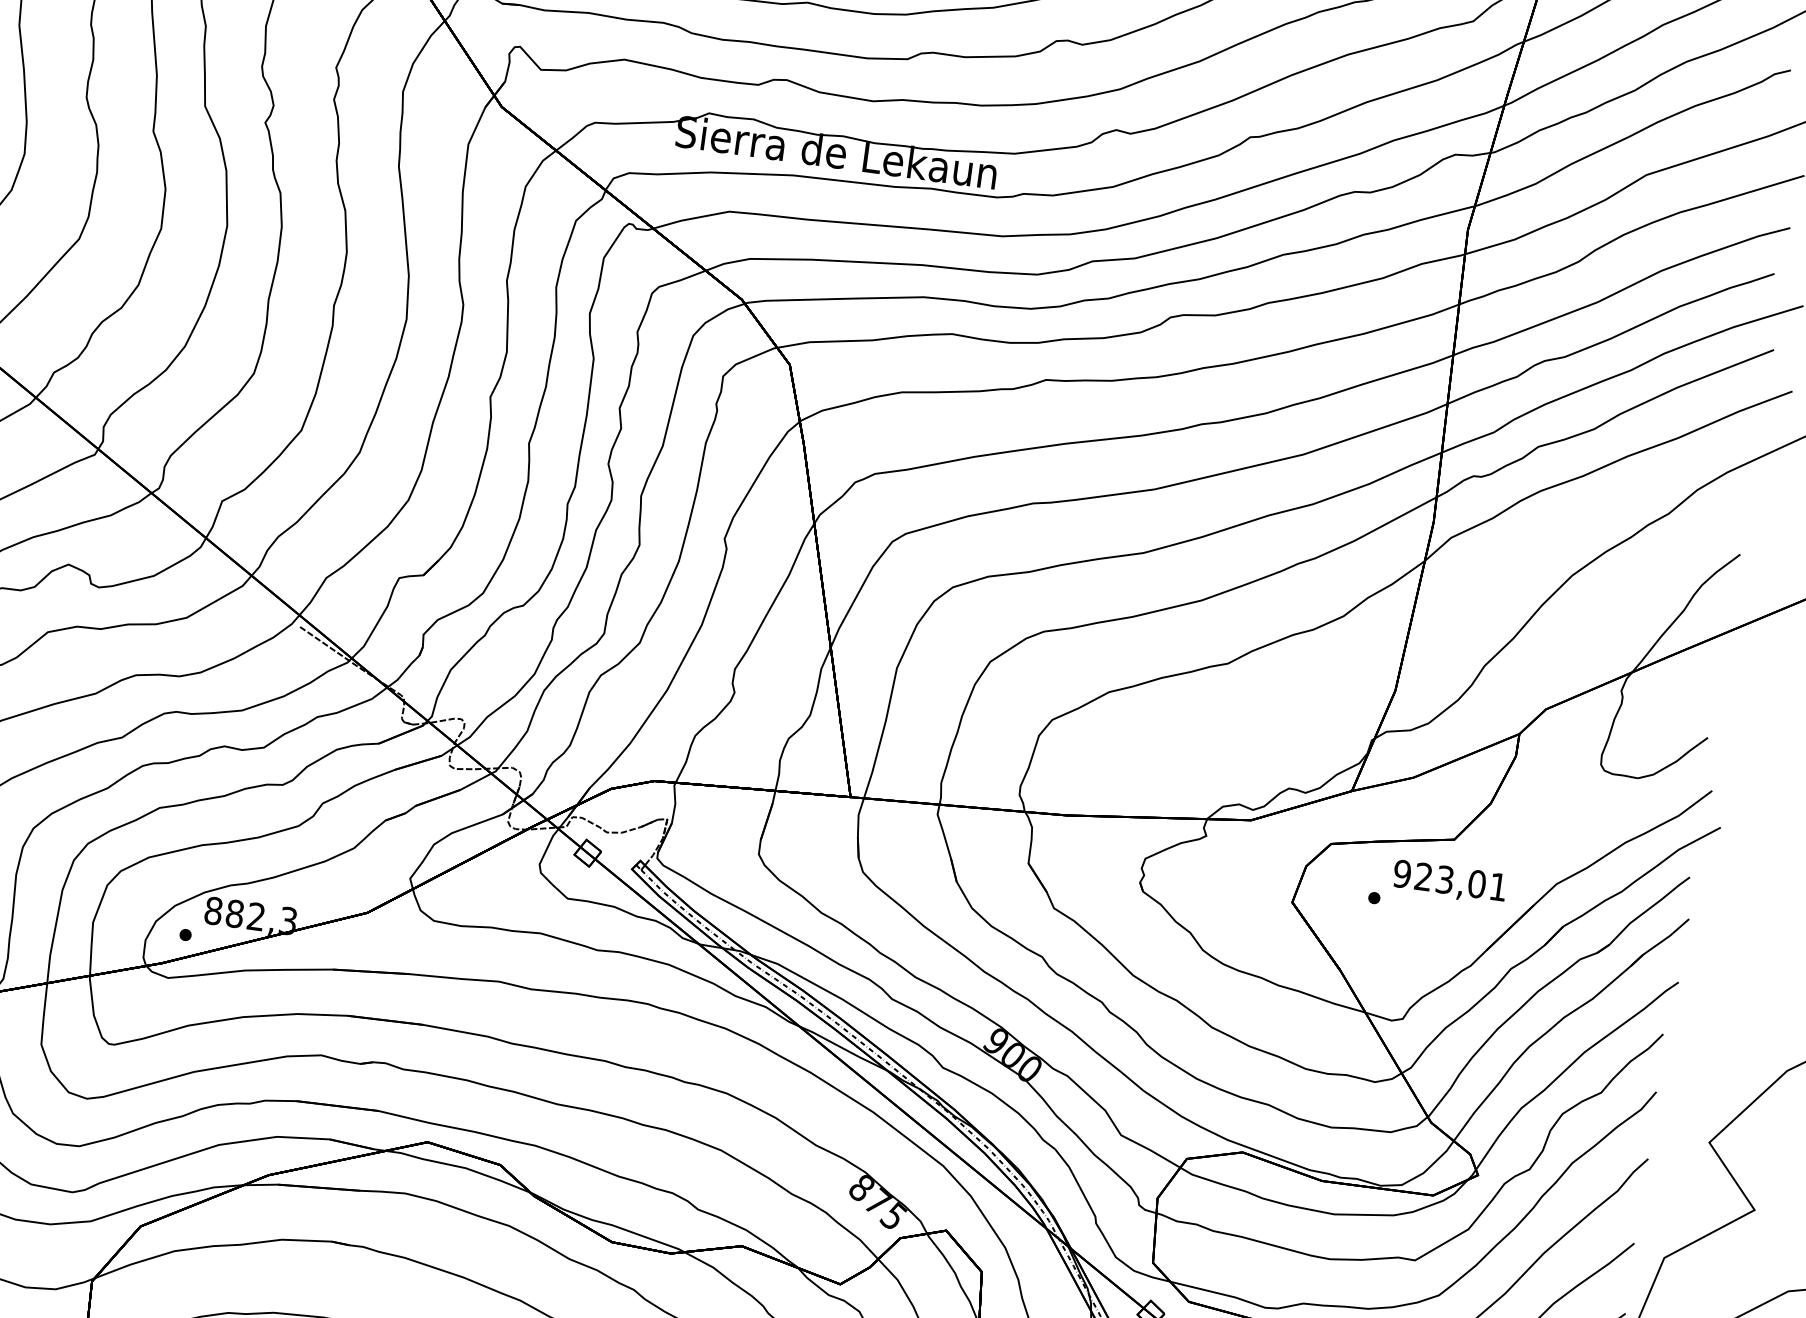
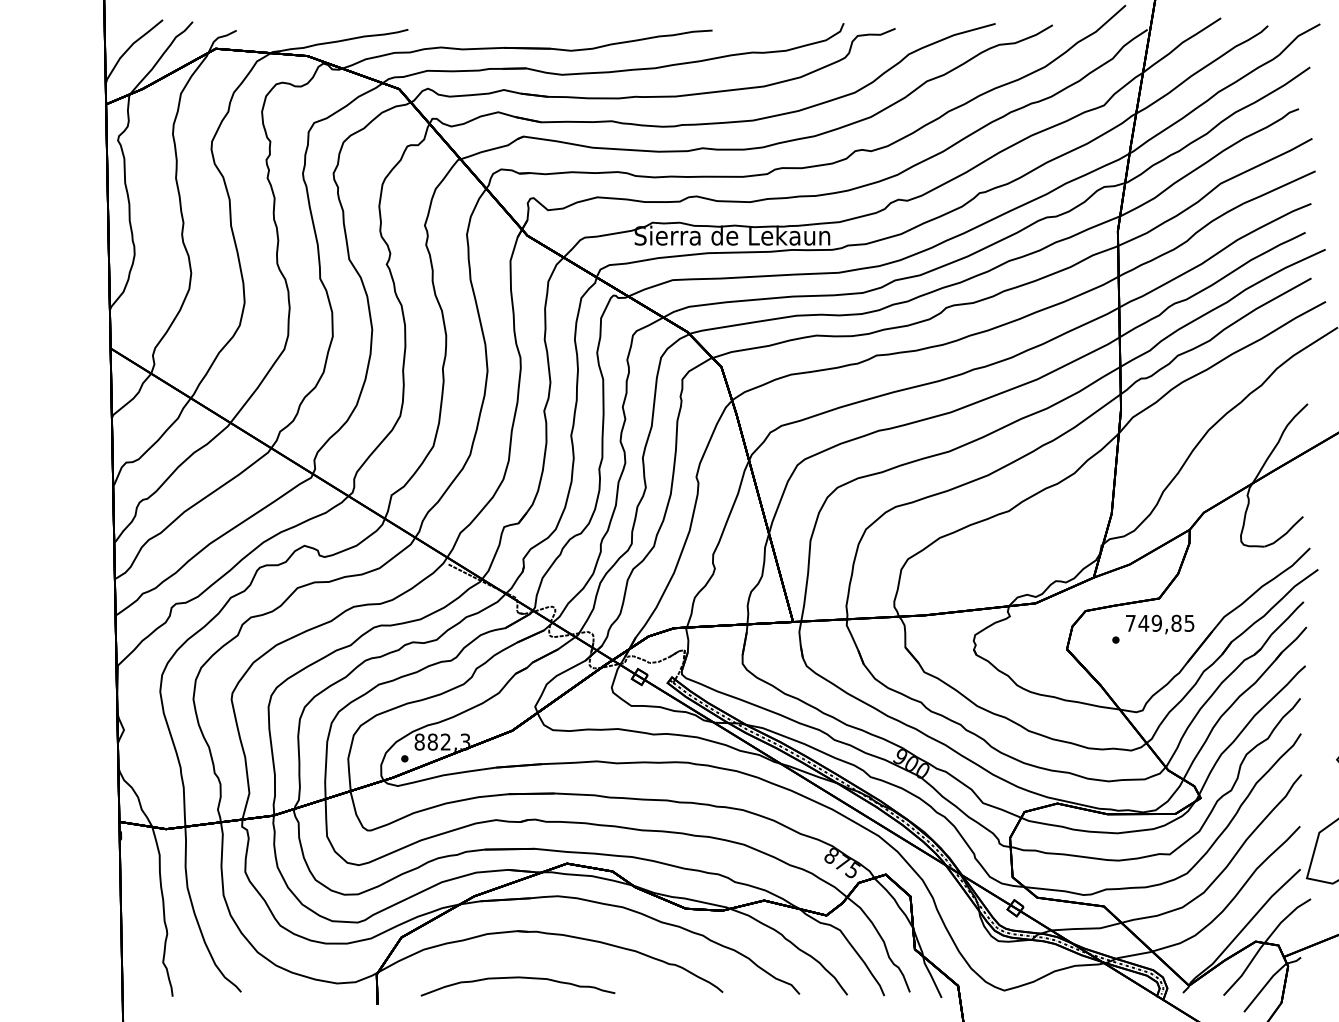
text: (1449, 878) -> (1159, 622), 923,01 -> 749,85

